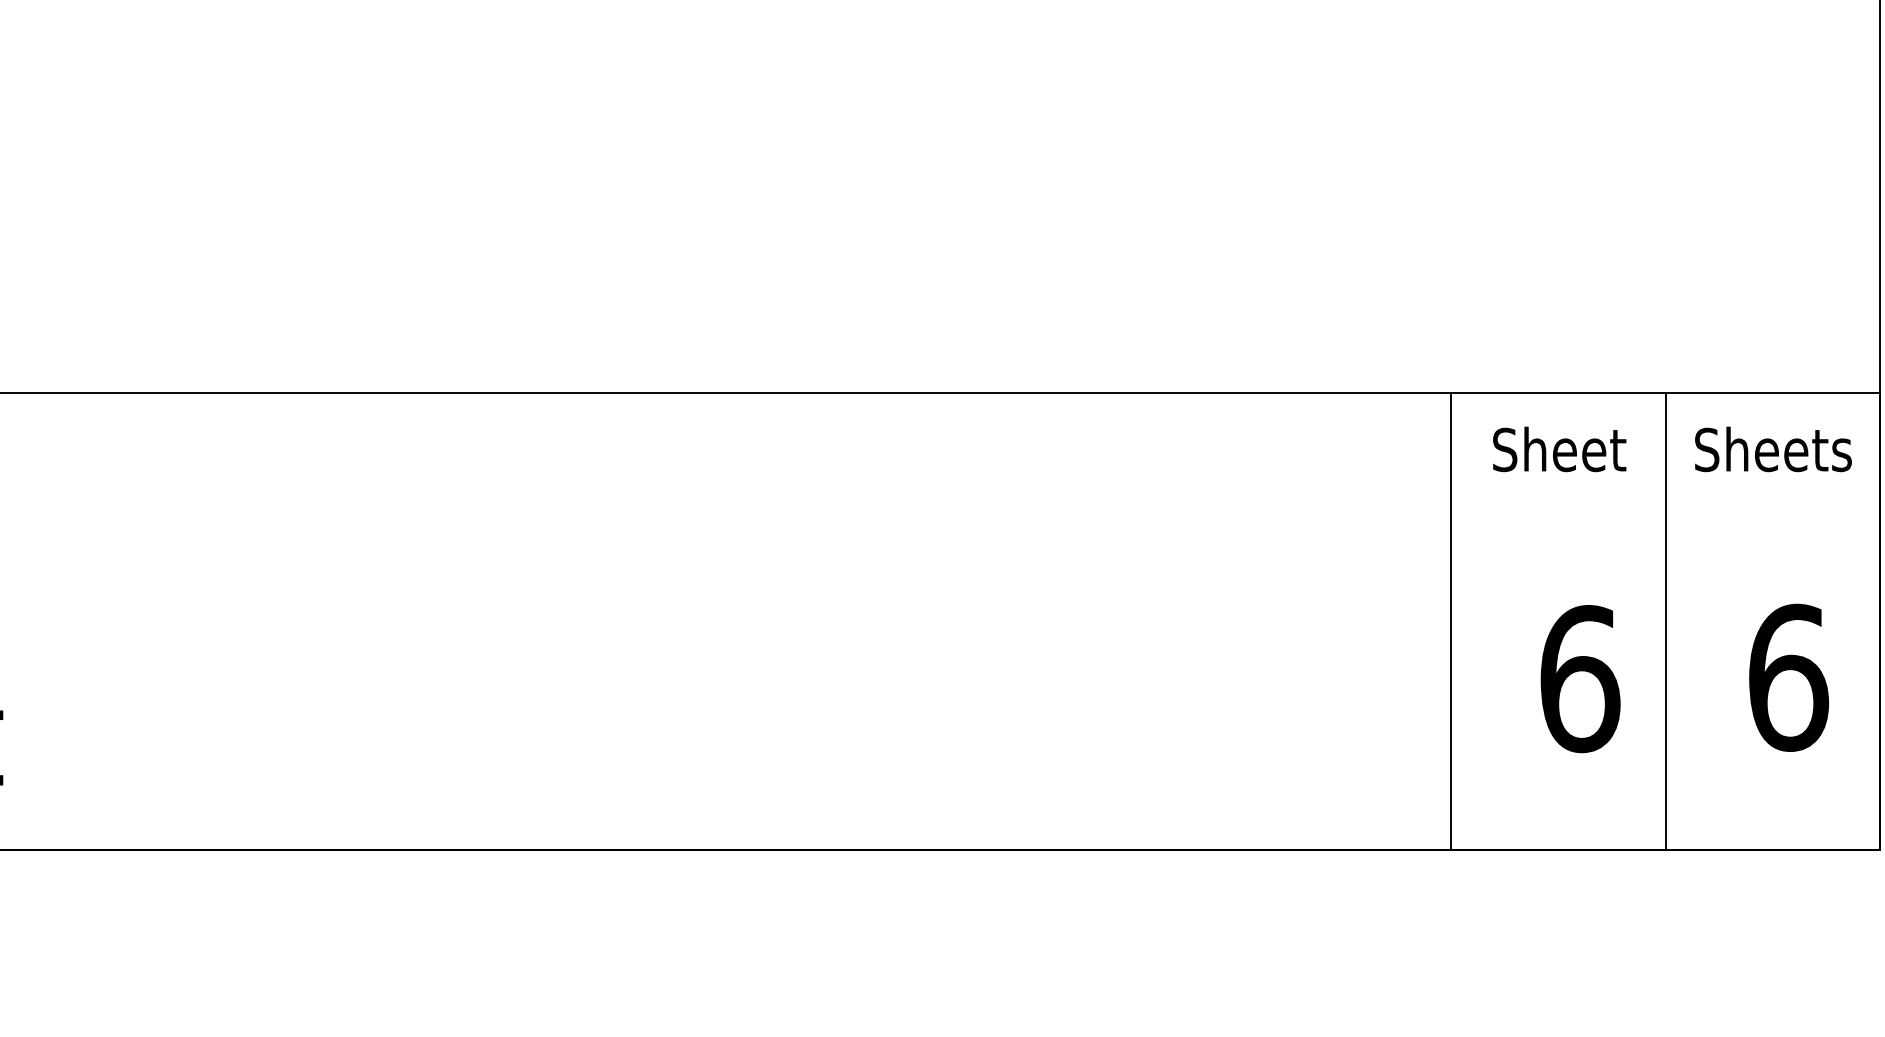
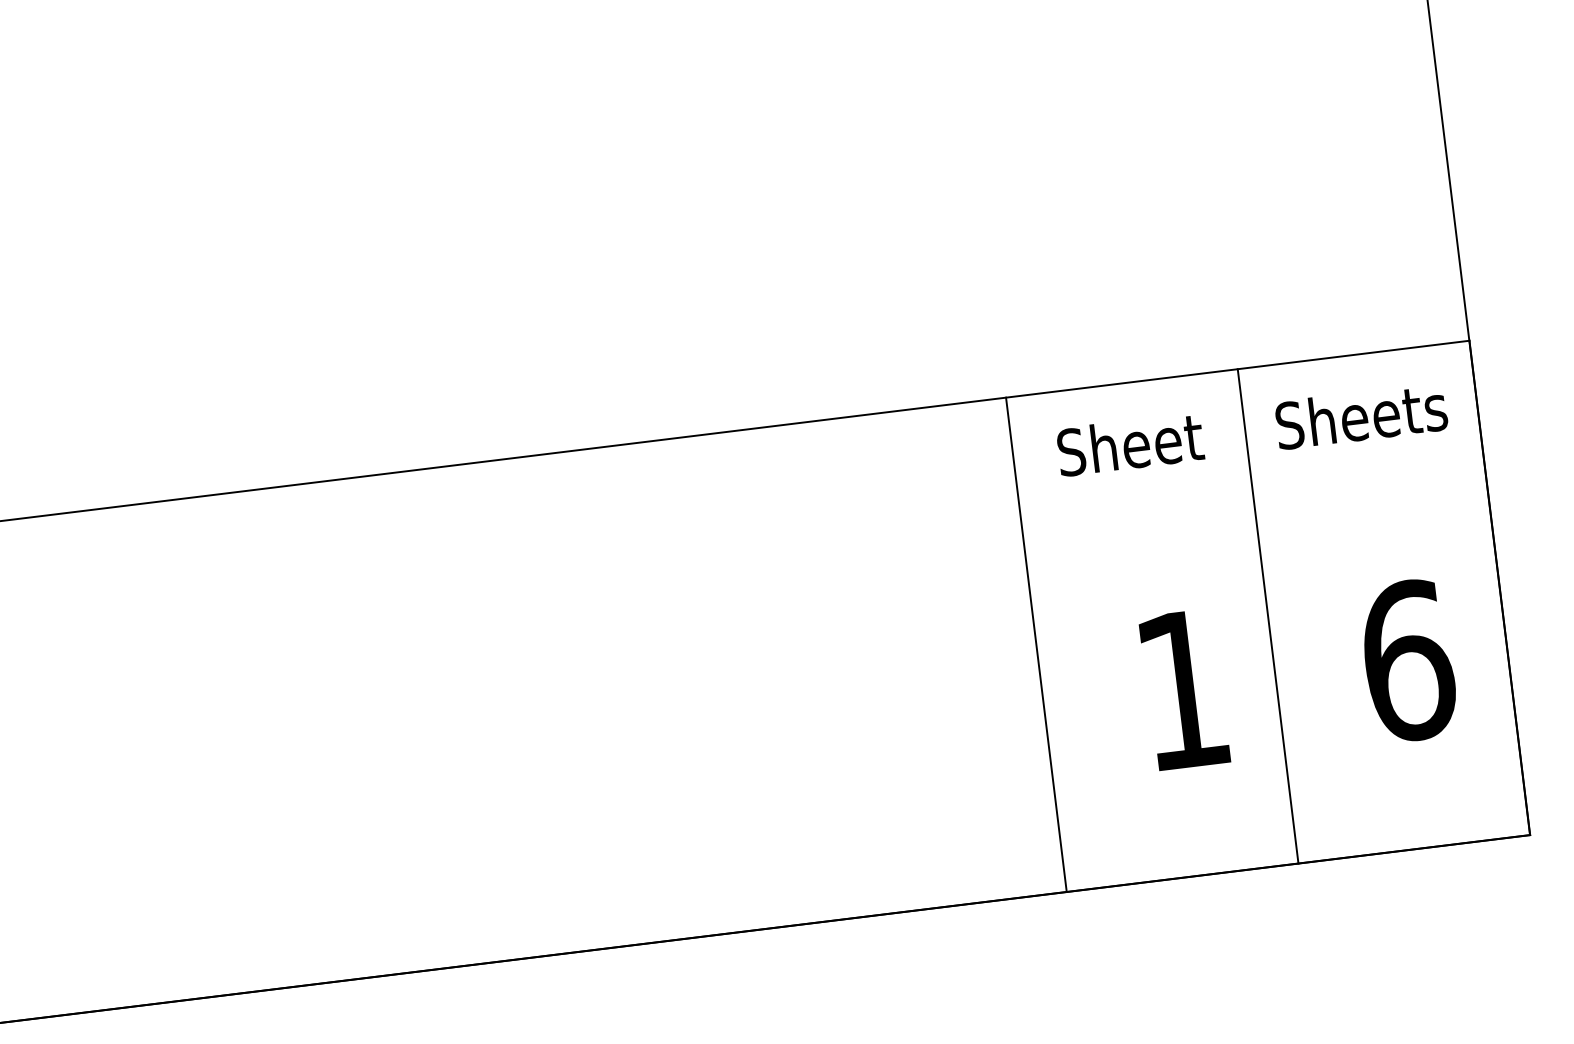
text: (1580, 679) -> (1183, 690), 6 -> 1

